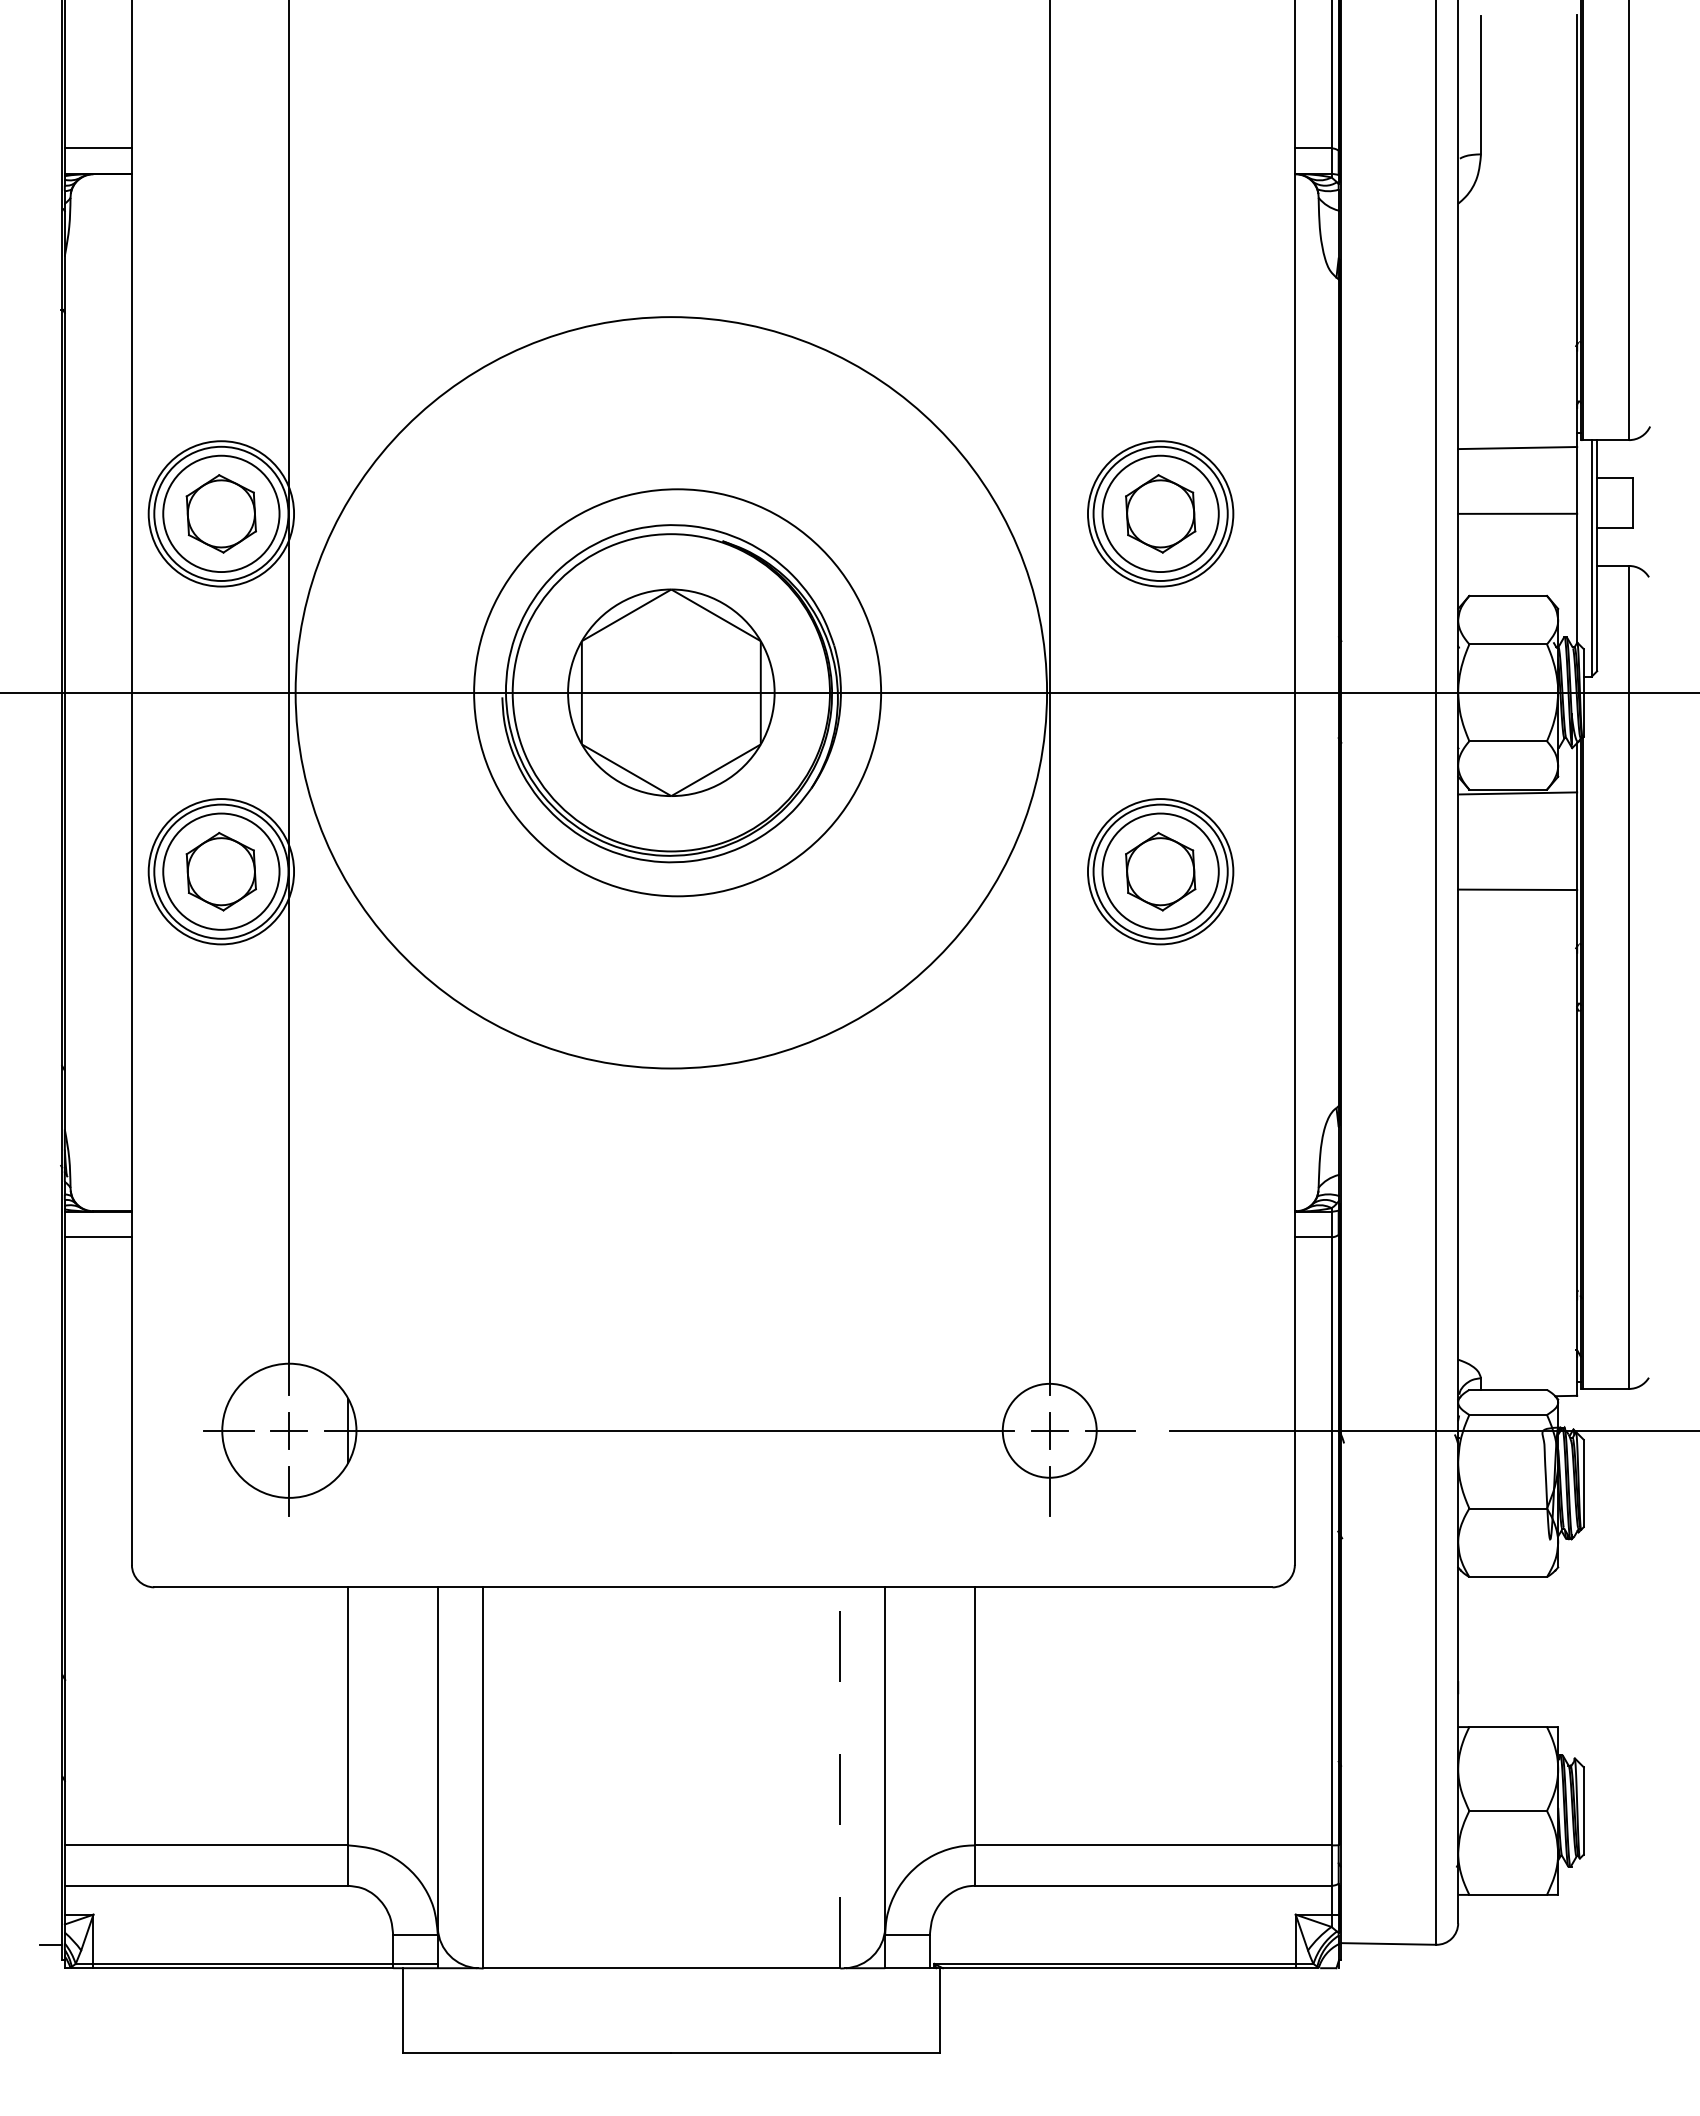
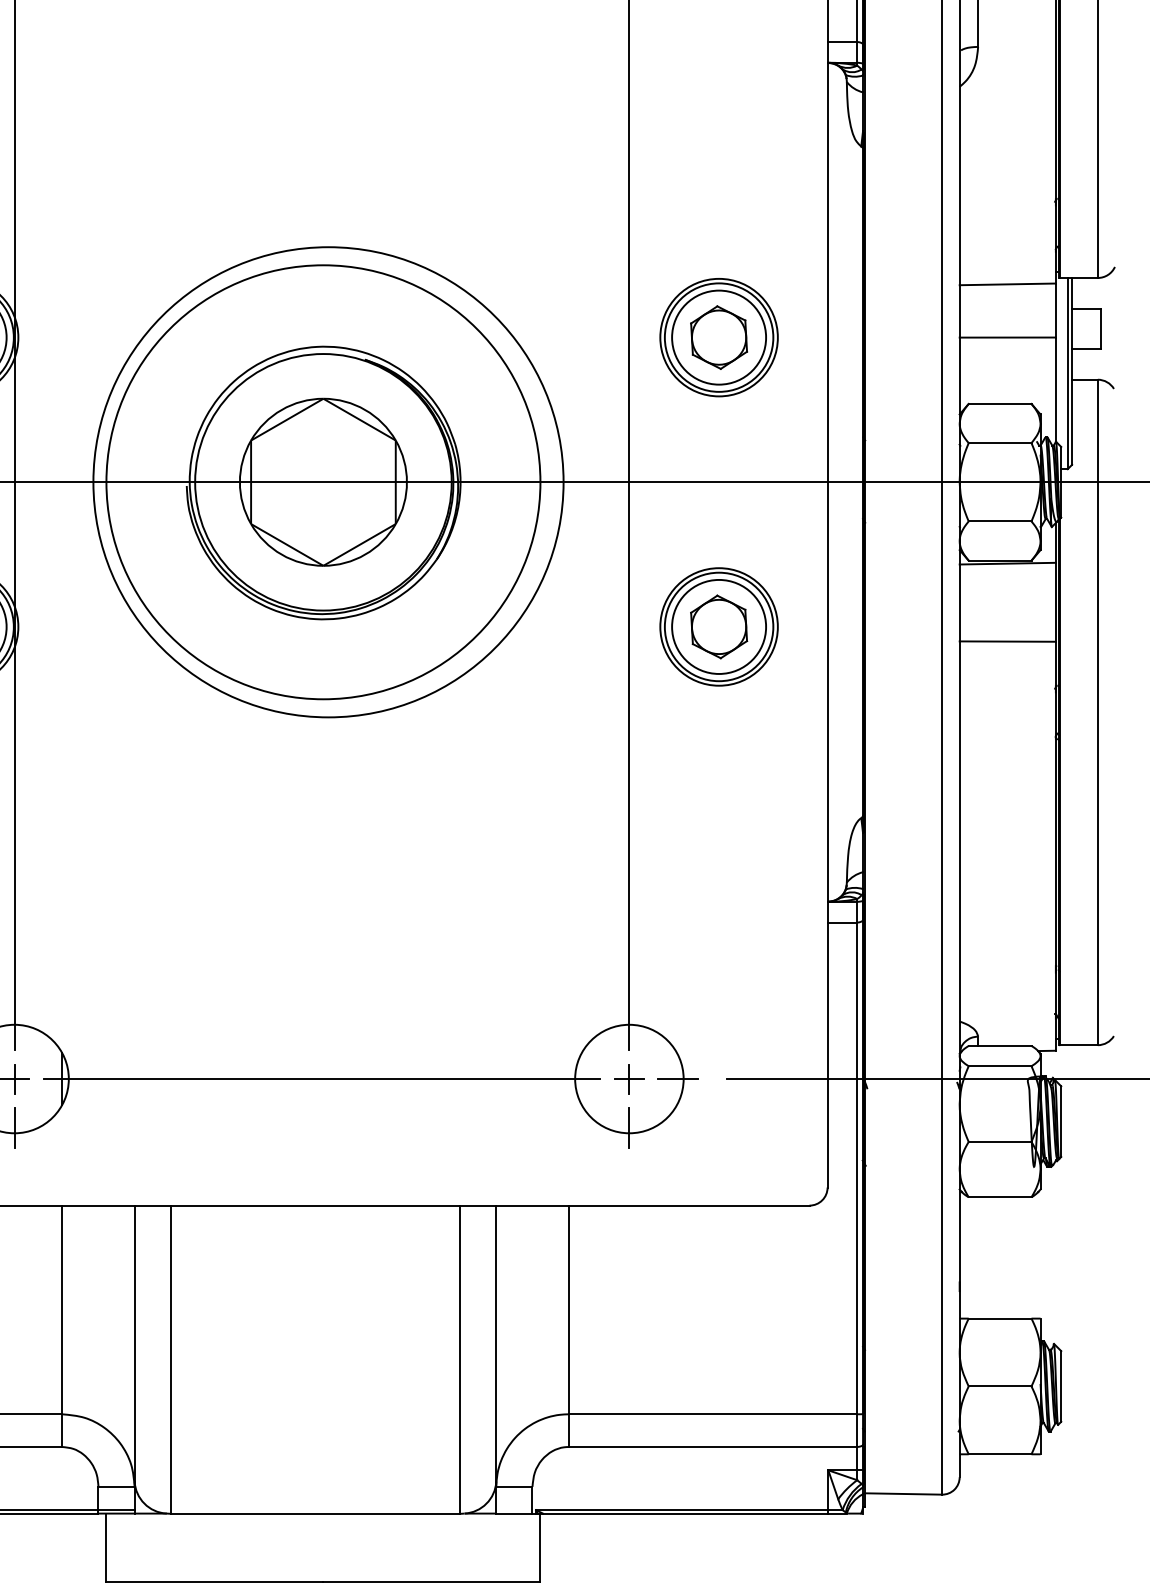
circle: (670, 692) -> (322, 482), size x0.71
circle: (677, 692) -> (328, 482), size x1.43
circle: (1049, 1430) -> (629, 1078), size x1.43
line: (840, 1777) -> (460, 1359), dashed -> solid

